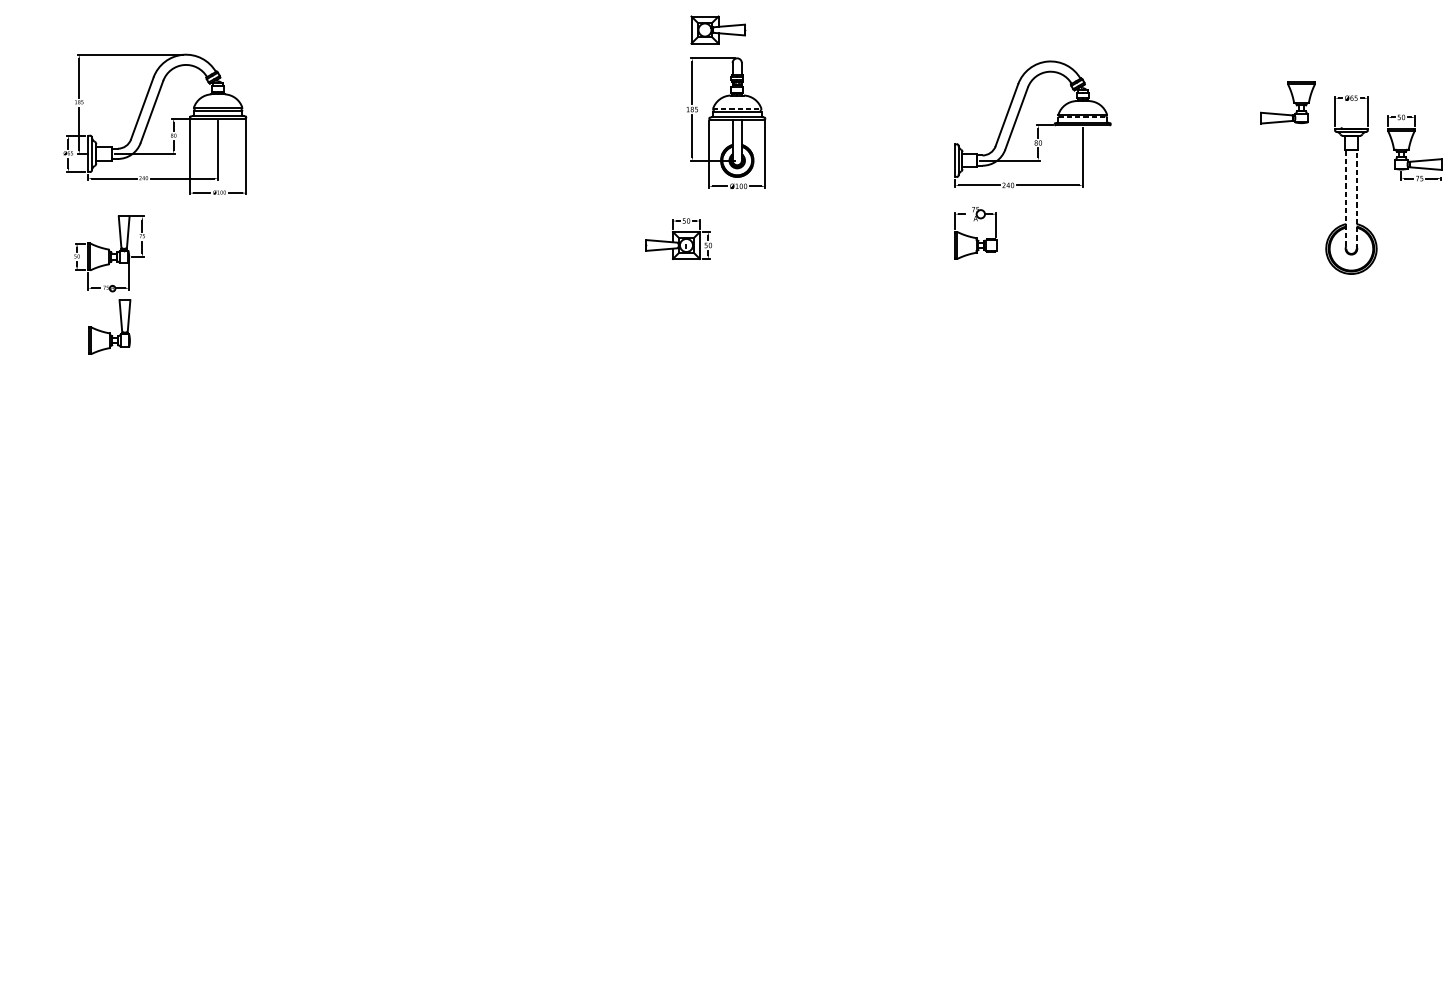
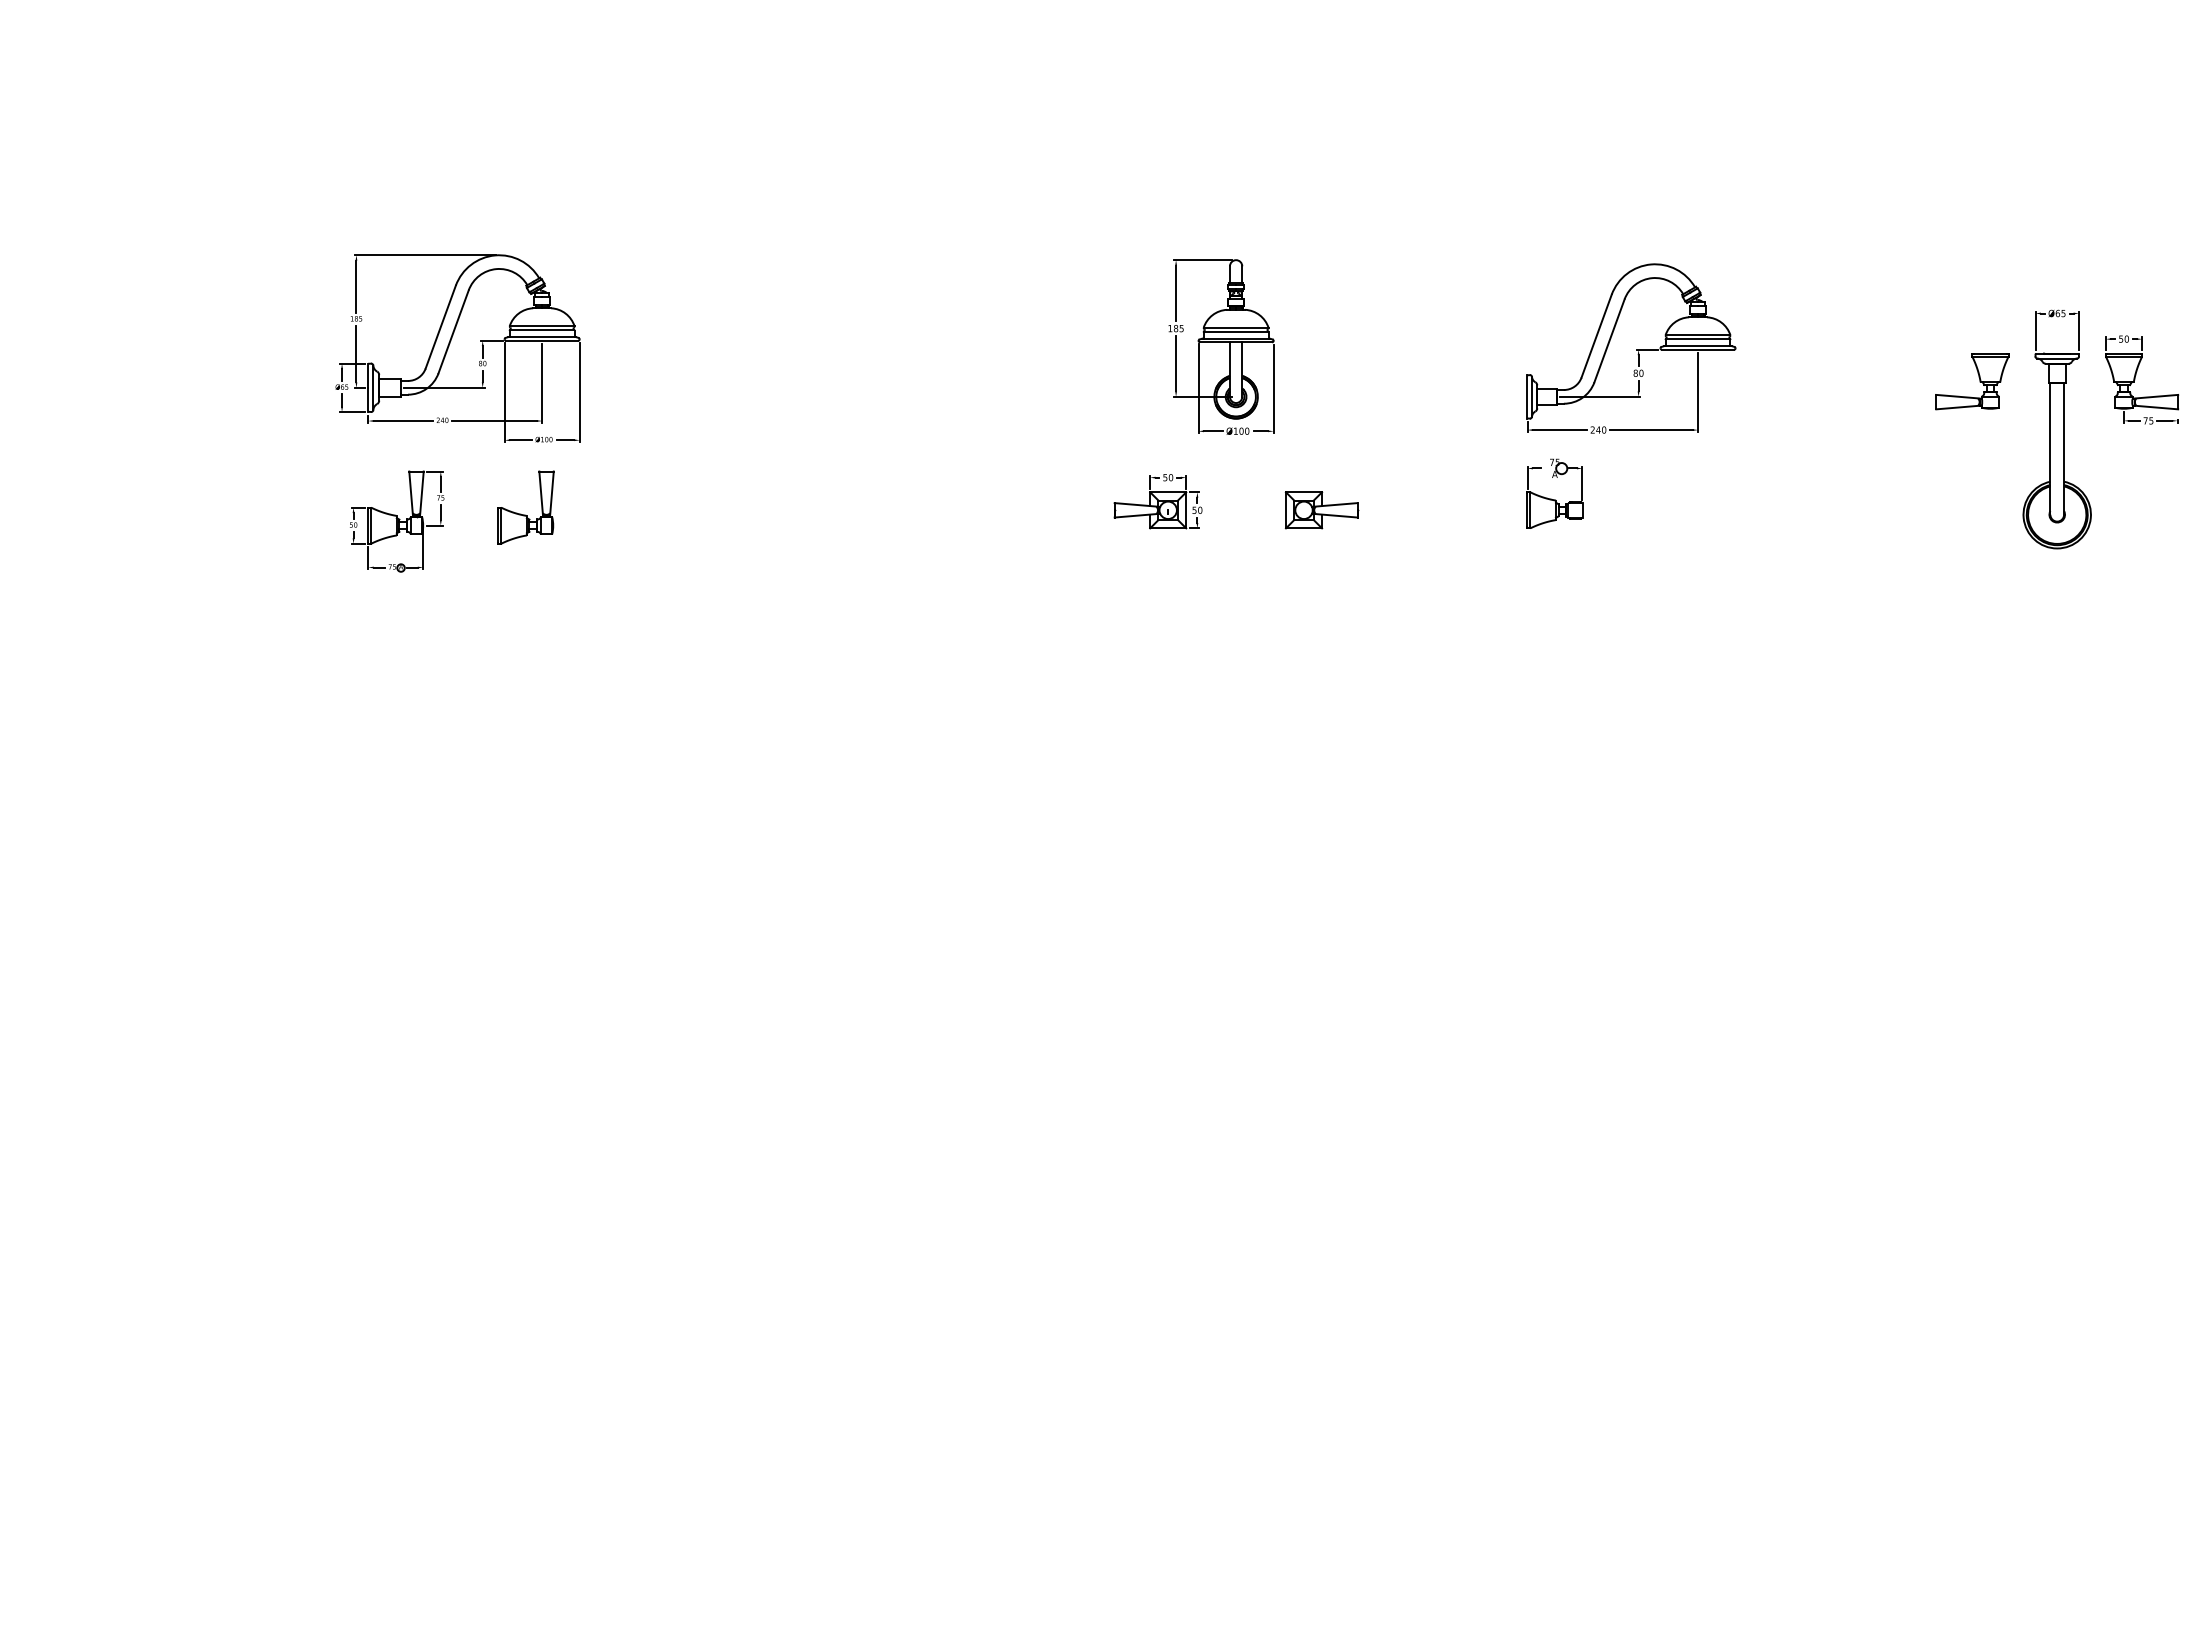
part: (718, 30) -> (1321, 510), moved
part: (1293, 102) -> (1979, 381), moved
line: (737, 108) -> (1236, 327), dashed -> solid
line: (1083, 117) -> (1698, 339), dashed -> solid
line: (1346, 199) -> (2050, 448), dashed -> solid
line: (1356, 199) -> (2064, 448), dashed -> solid
part: (109, 332) -> (525, 514), moved

